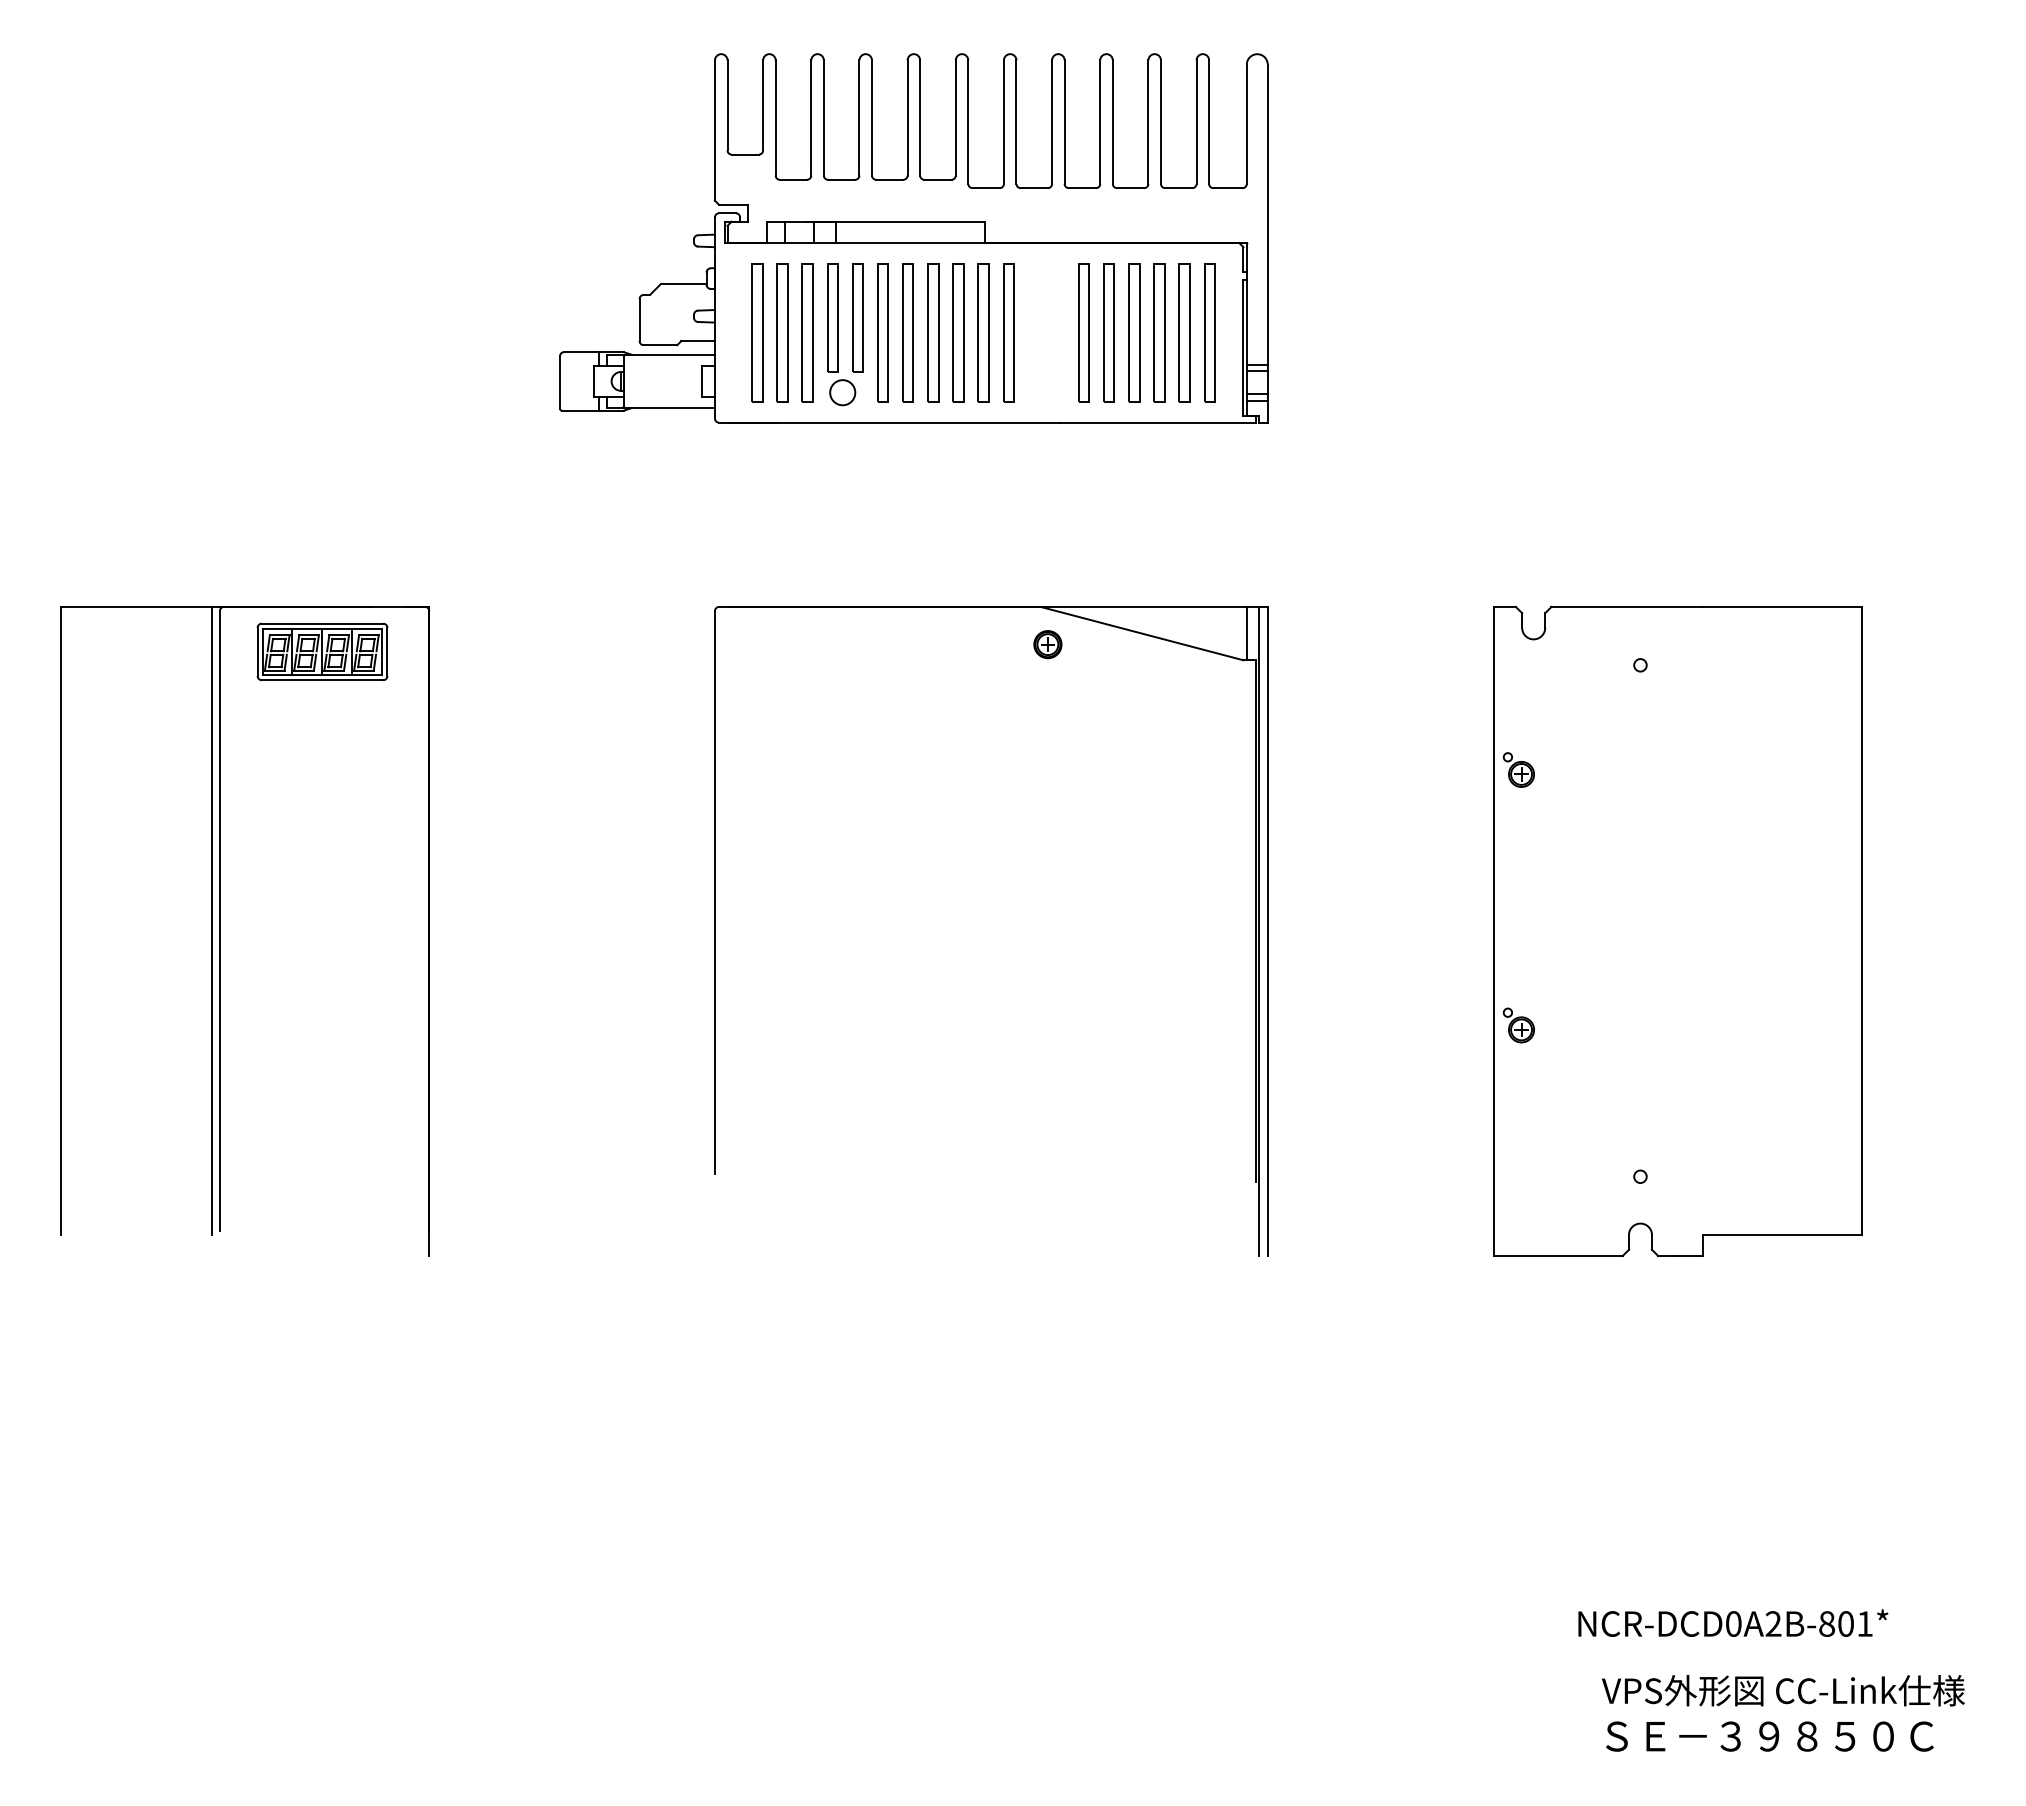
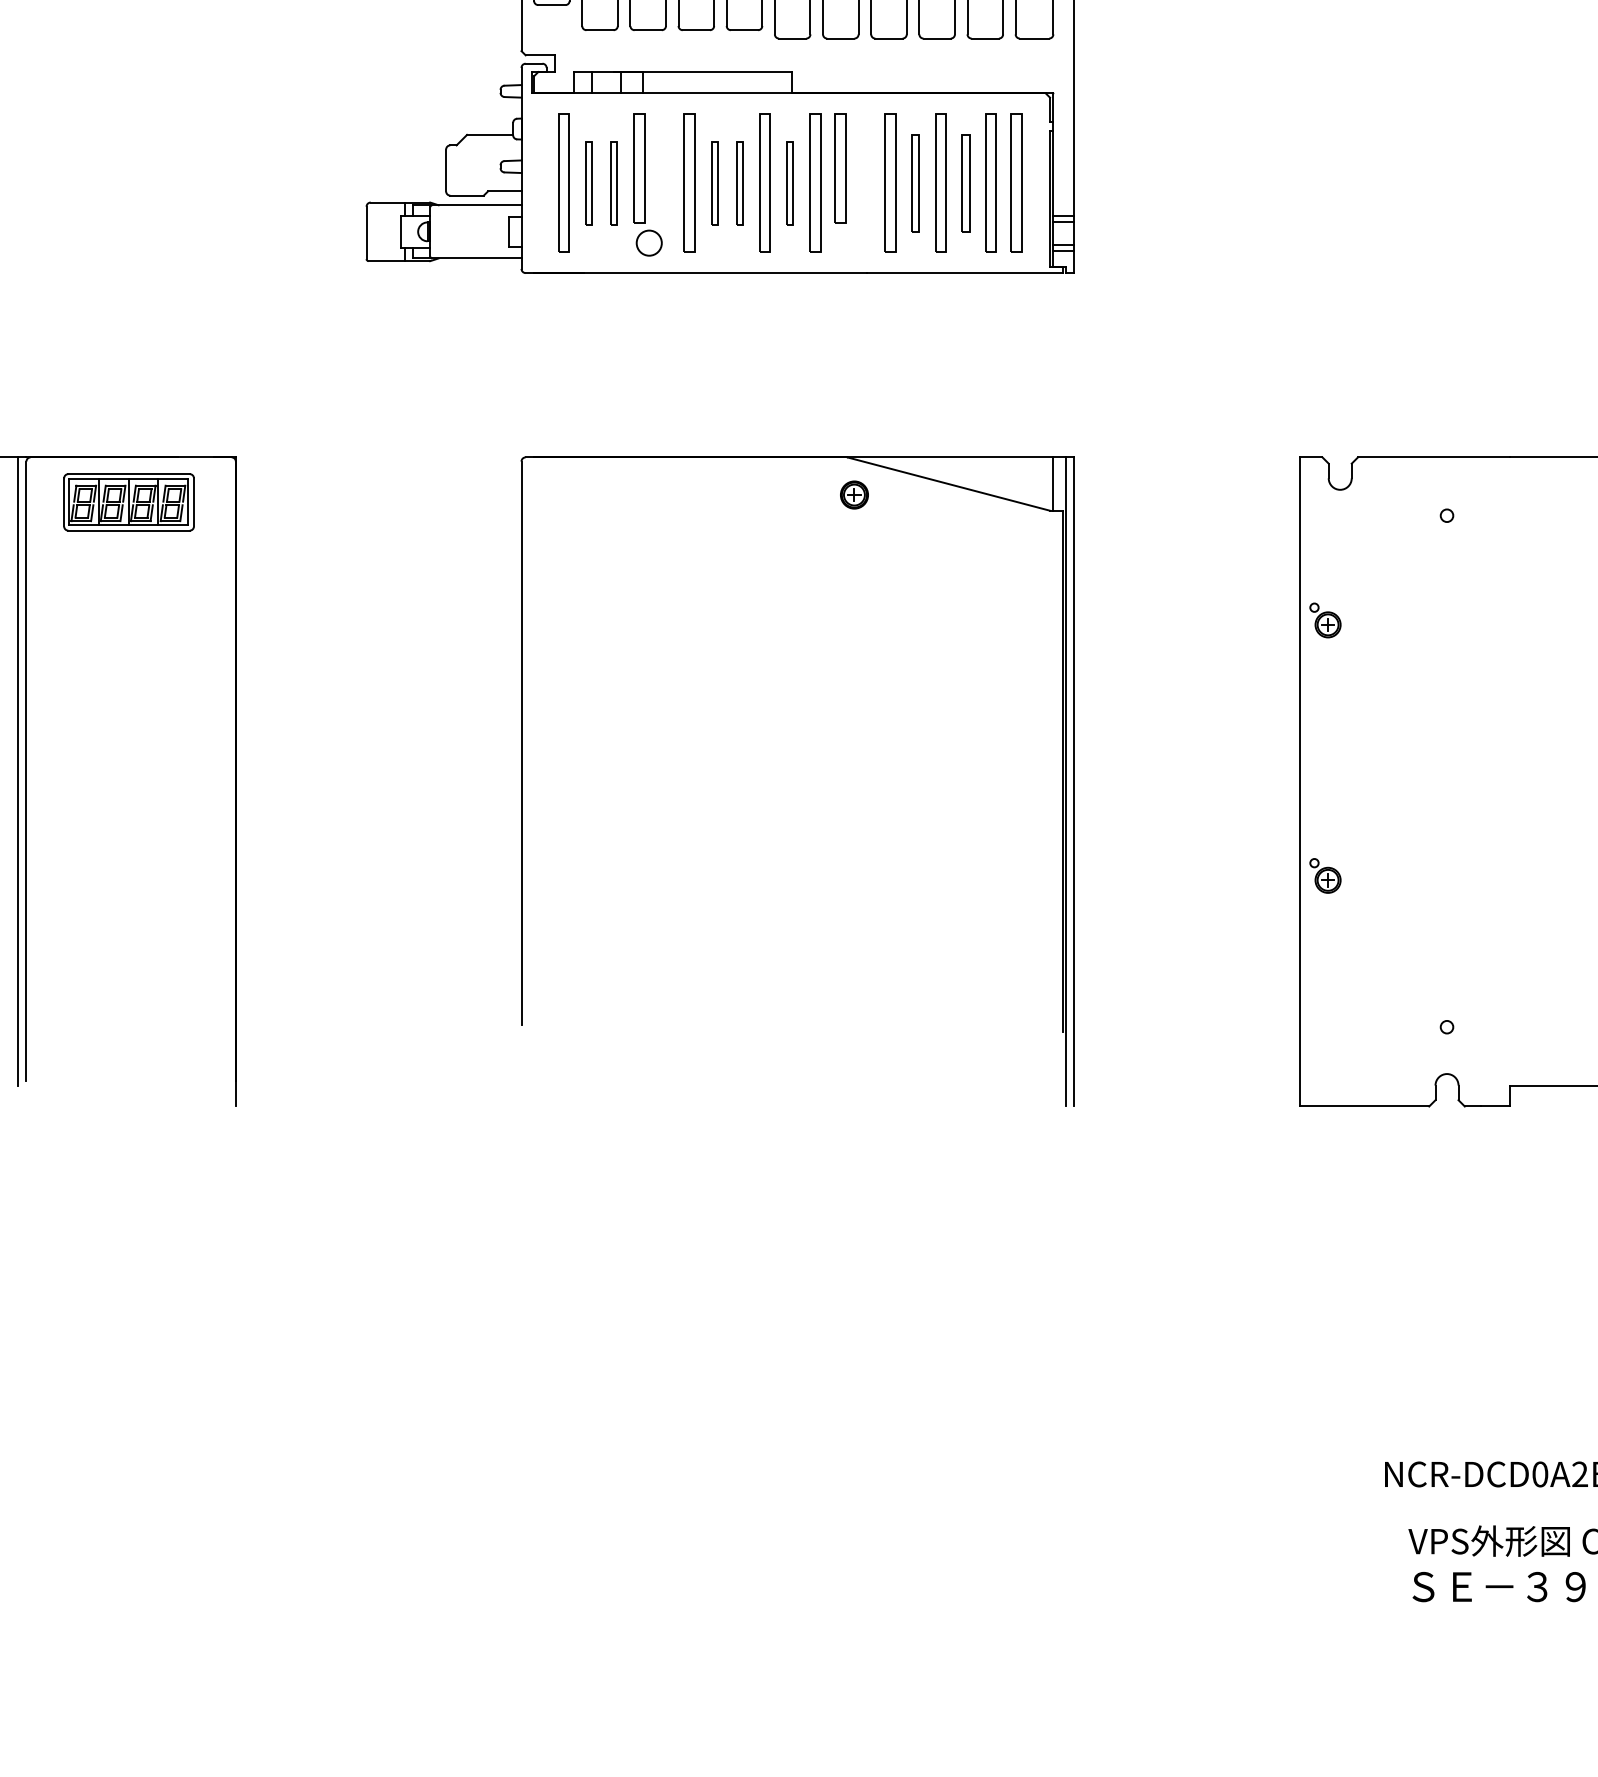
part: (857, 317) -> (840, 167), moved
part: (782, 332) -> (589, 182), size x0.6
part: (807, 332) -> (614, 182), size x0.6
part: (907, 332) -> (714, 182), size x0.6
part: (933, 332) -> (740, 182), size x0.6
part: (983, 332) -> (790, 182), size x0.6
part: (1108, 332) -> (915, 182), size x0.7
part: (1159, 332) -> (966, 182), size x0.7

